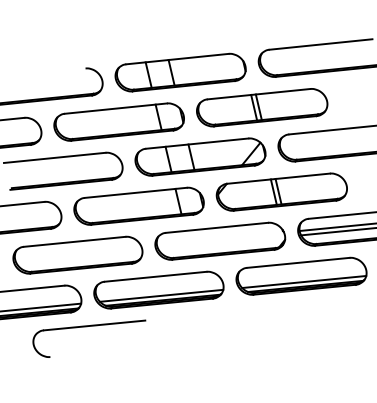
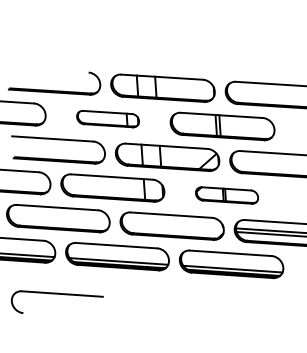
part: (118, 121) -> (107, 118), size x0.6
part: (281, 192) -> (226, 195), size x0.6
part: (88, 327) -> (57, 294), moved

